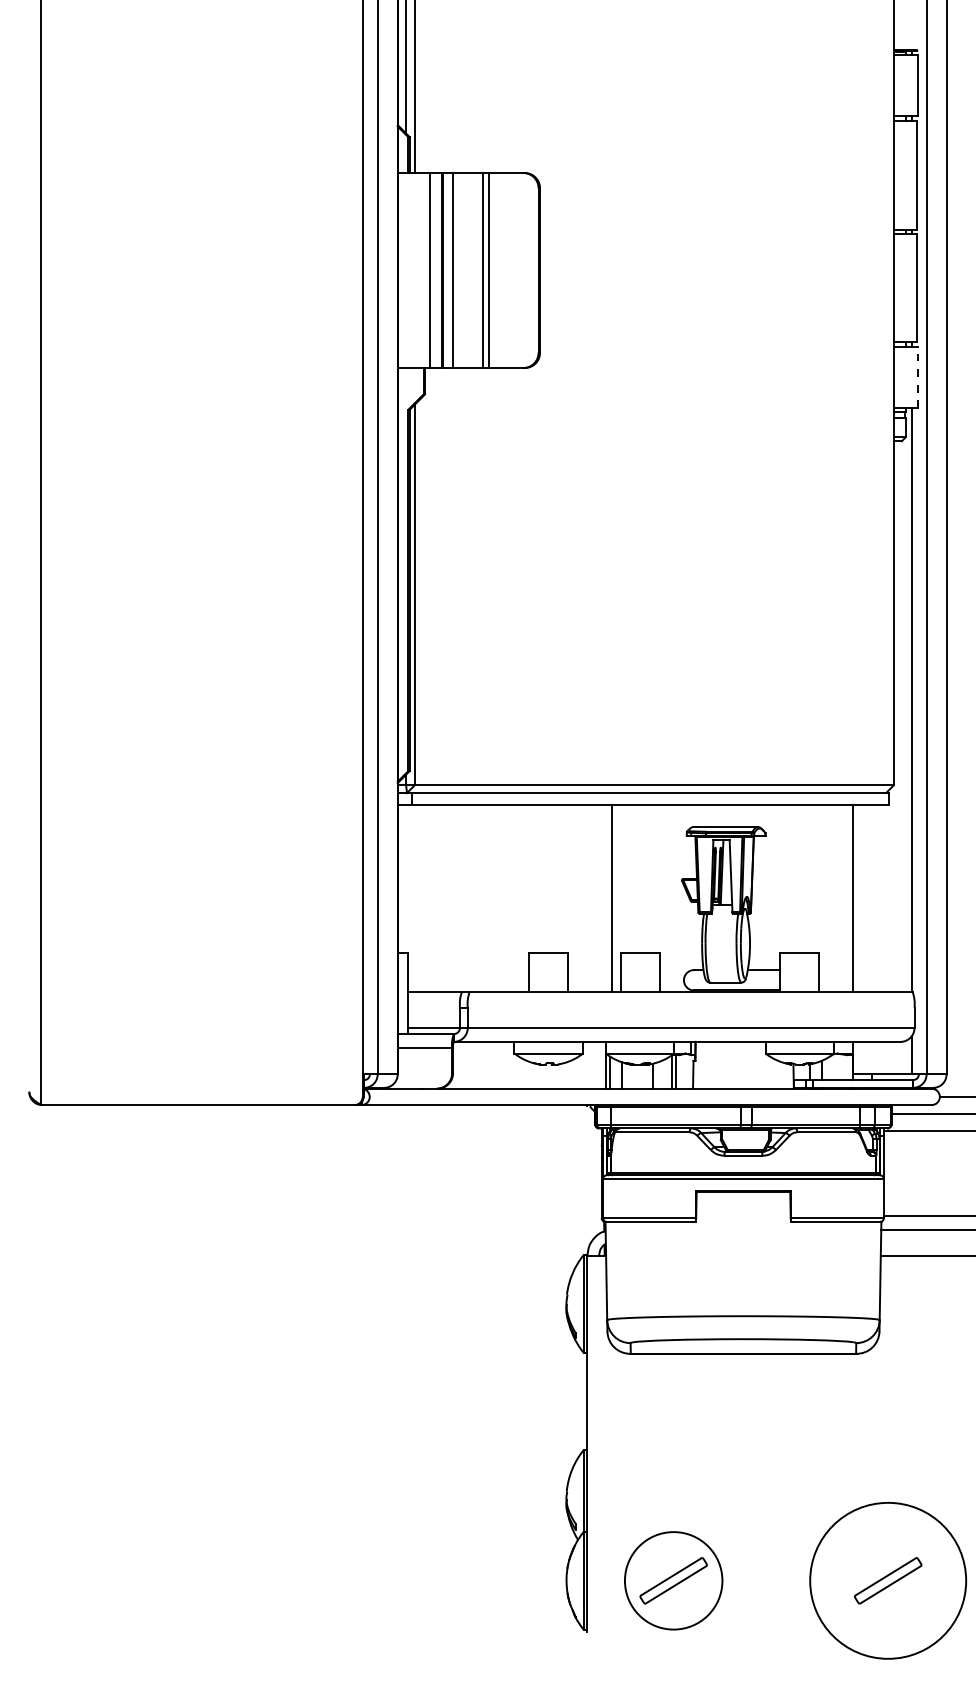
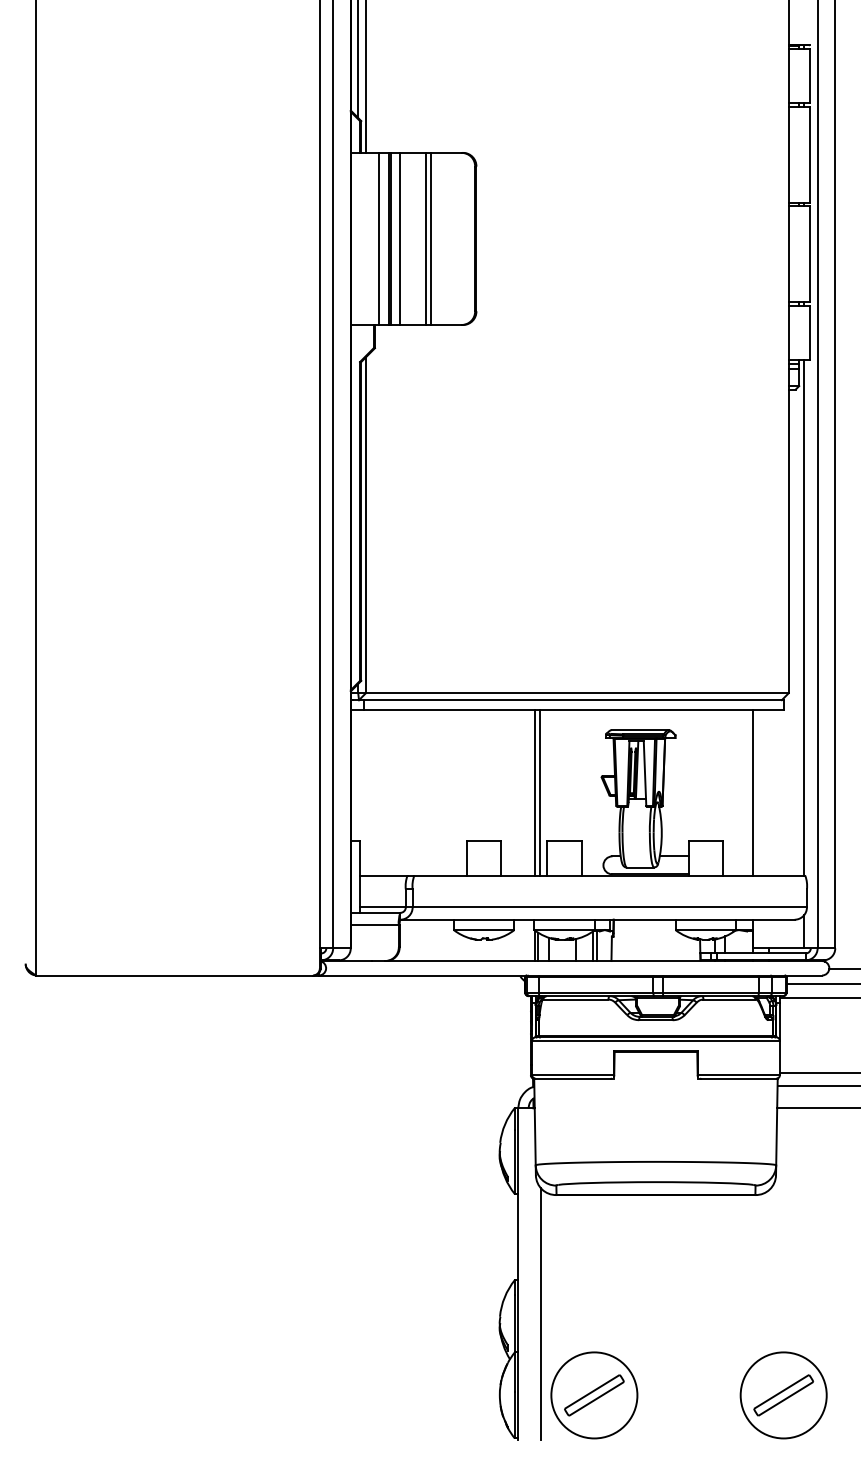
line: (917, 377) -> (809, 333), dashed -> solid
line: (605, 897) -> (534, 792), added
line: (613, 1488) -> (541, 1313), added
circle: (887, 1580) -> (783, 1395), size x0.62

